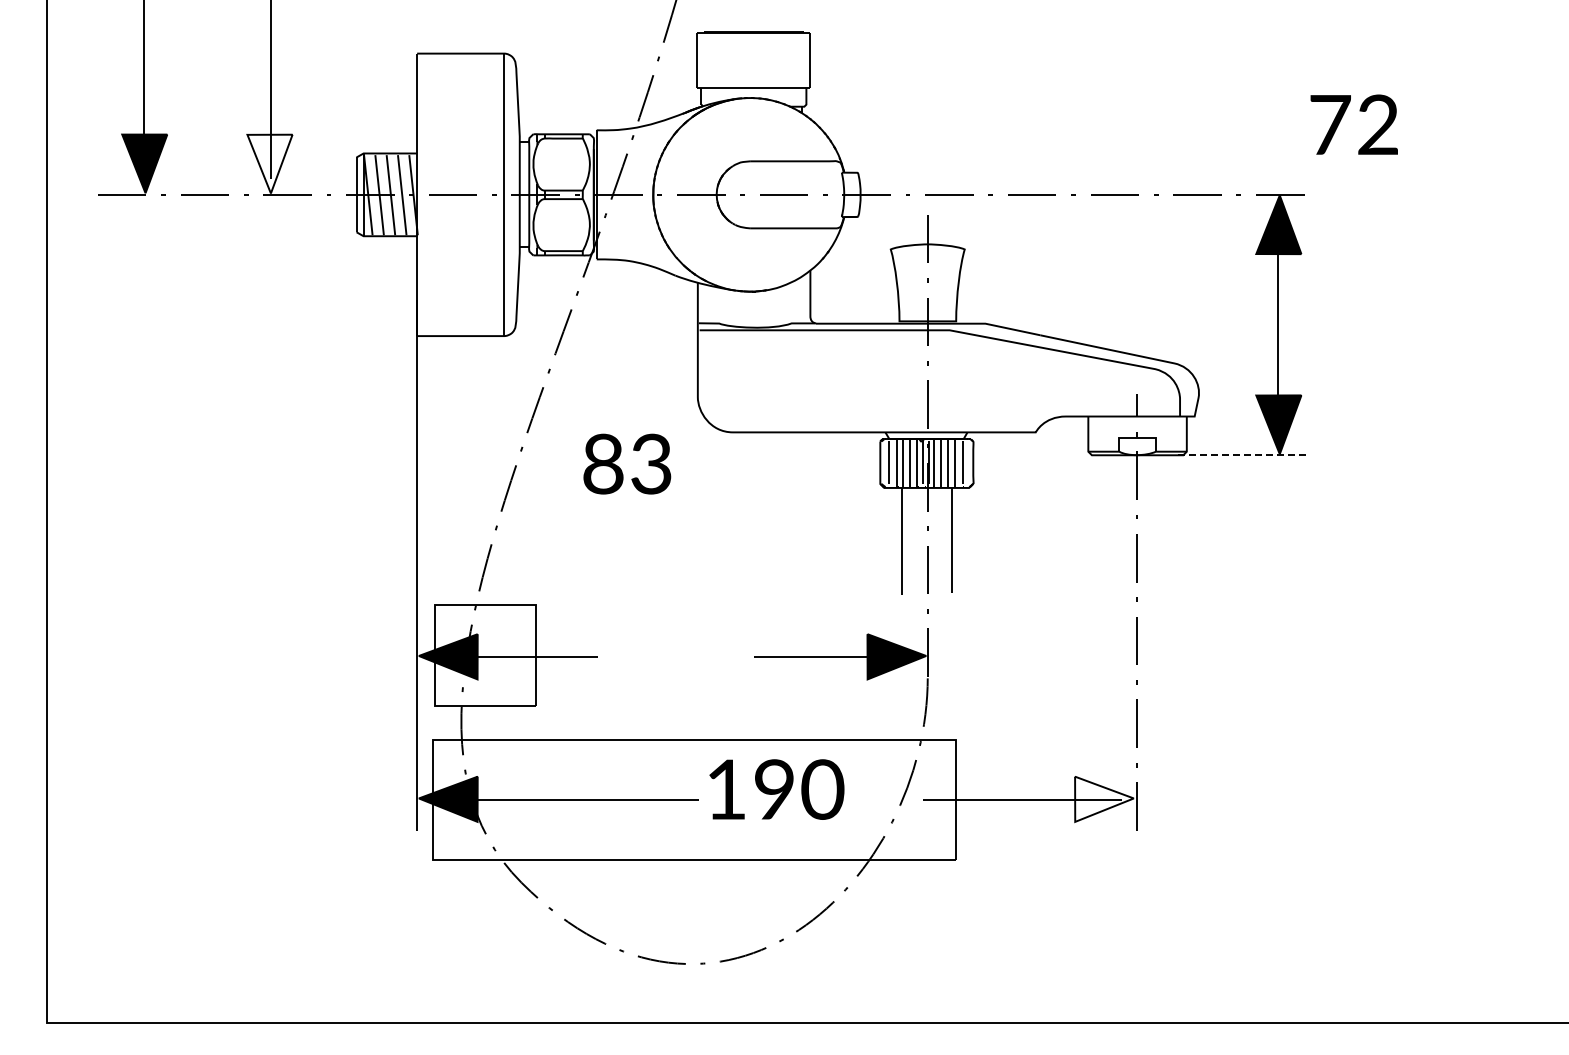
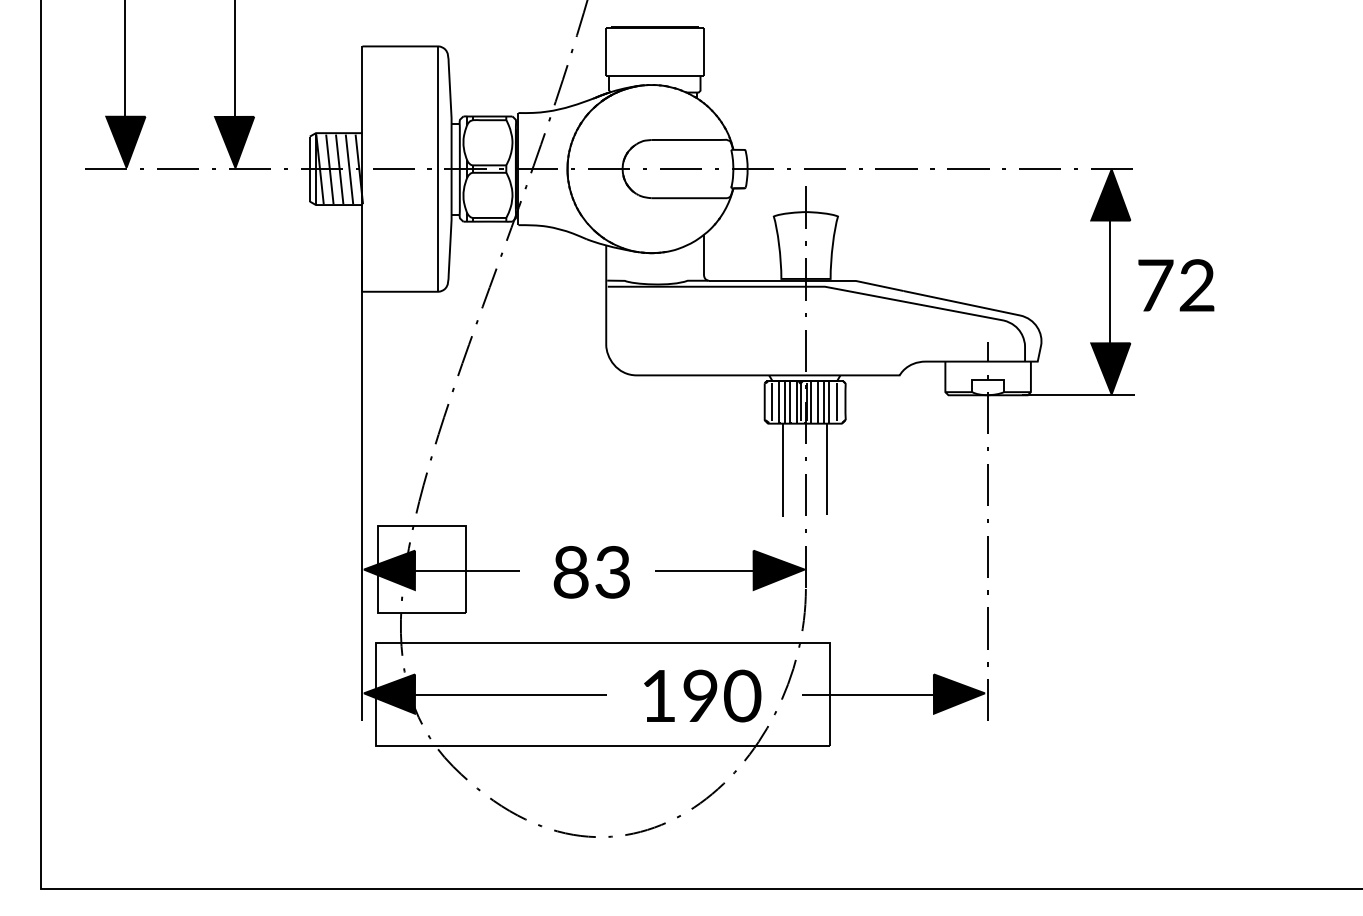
text: (1353, 124) -> (1175, 285), moved
fill: (269, 163) -> (234, 141), added
line: (1241, 455) -> (1078, 395), dashed -> solid
text: (627, 463) -> (592, 571), moved
text: (776, 789) -> (702, 695), moved
fill: (1104, 798) -> (959, 693), added

